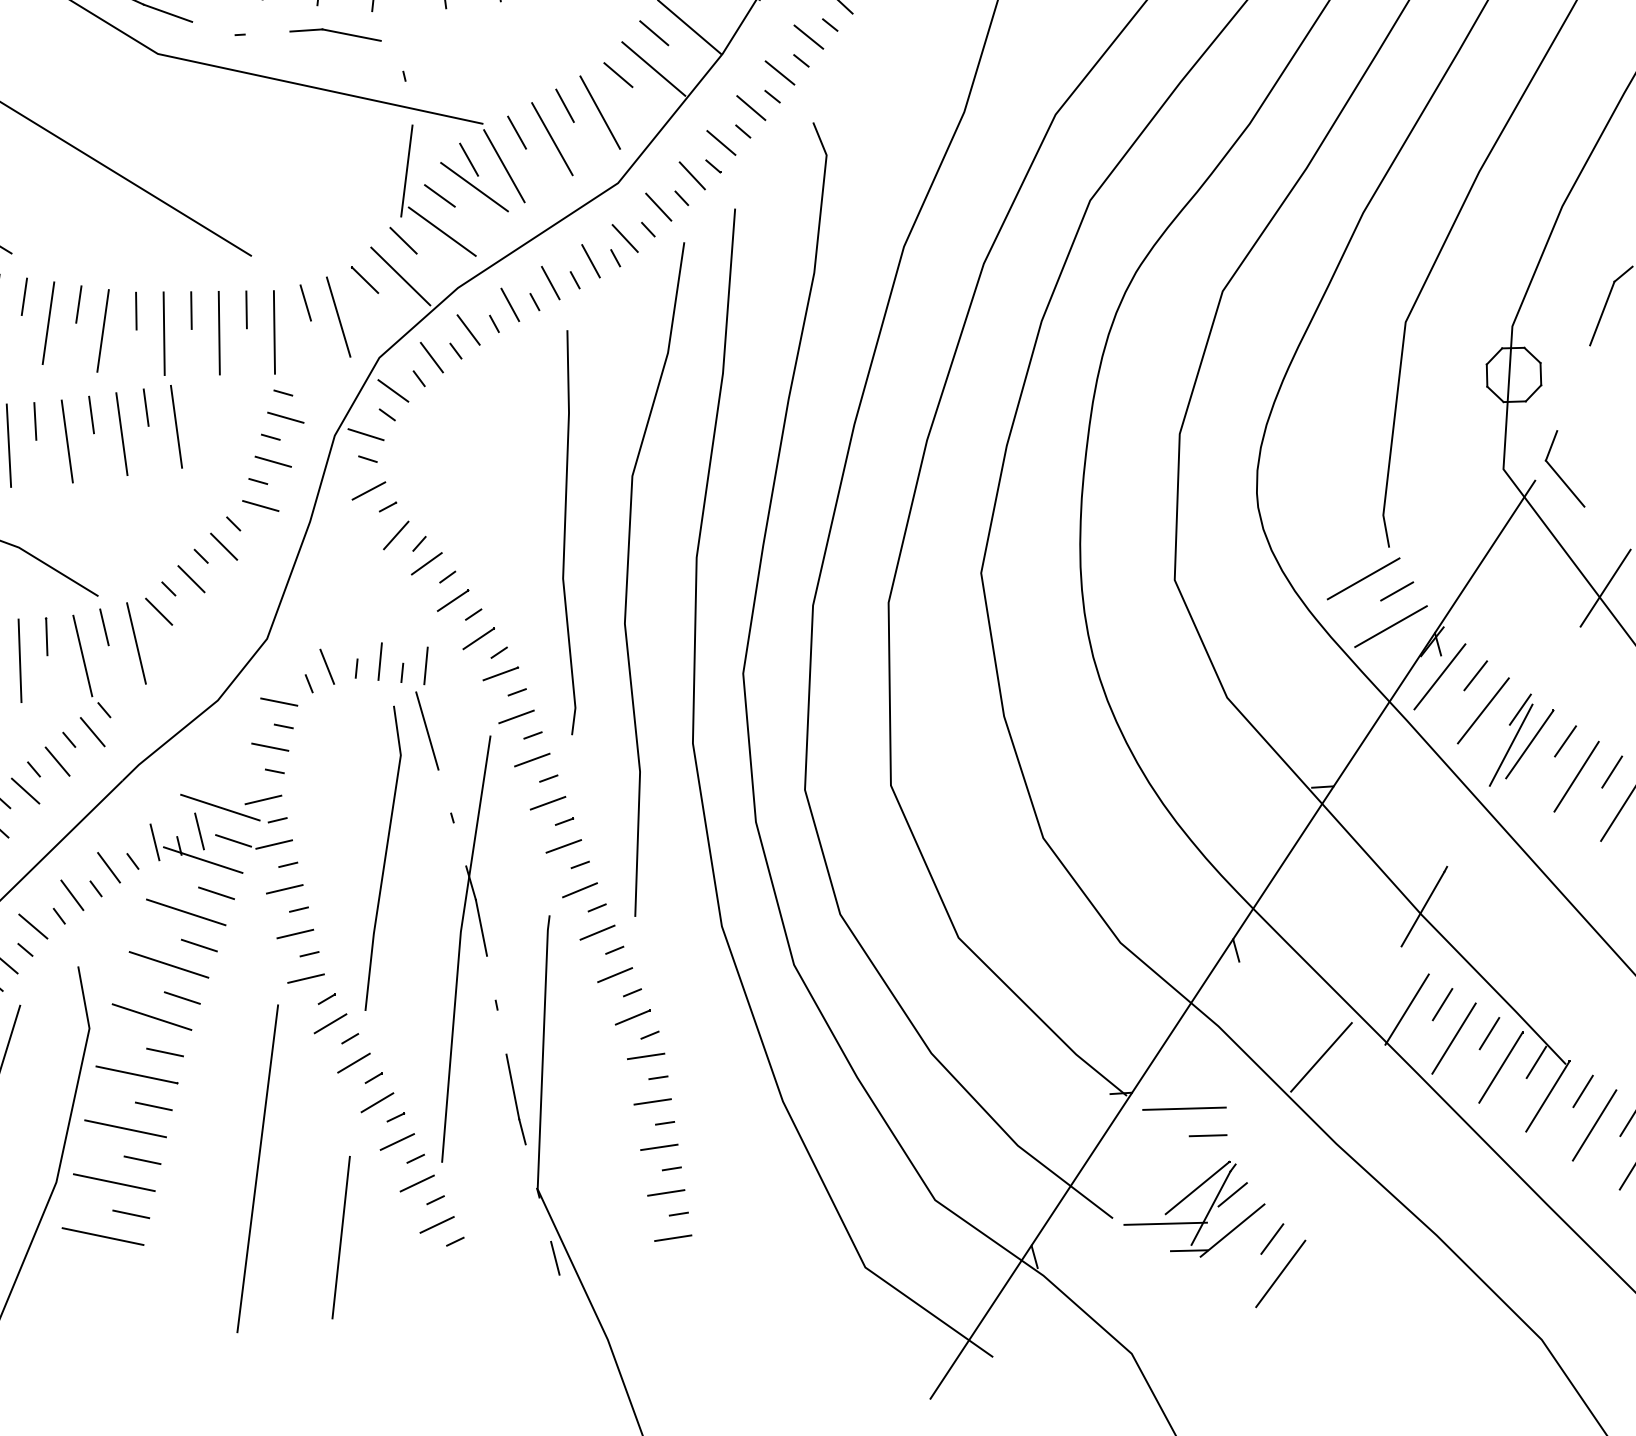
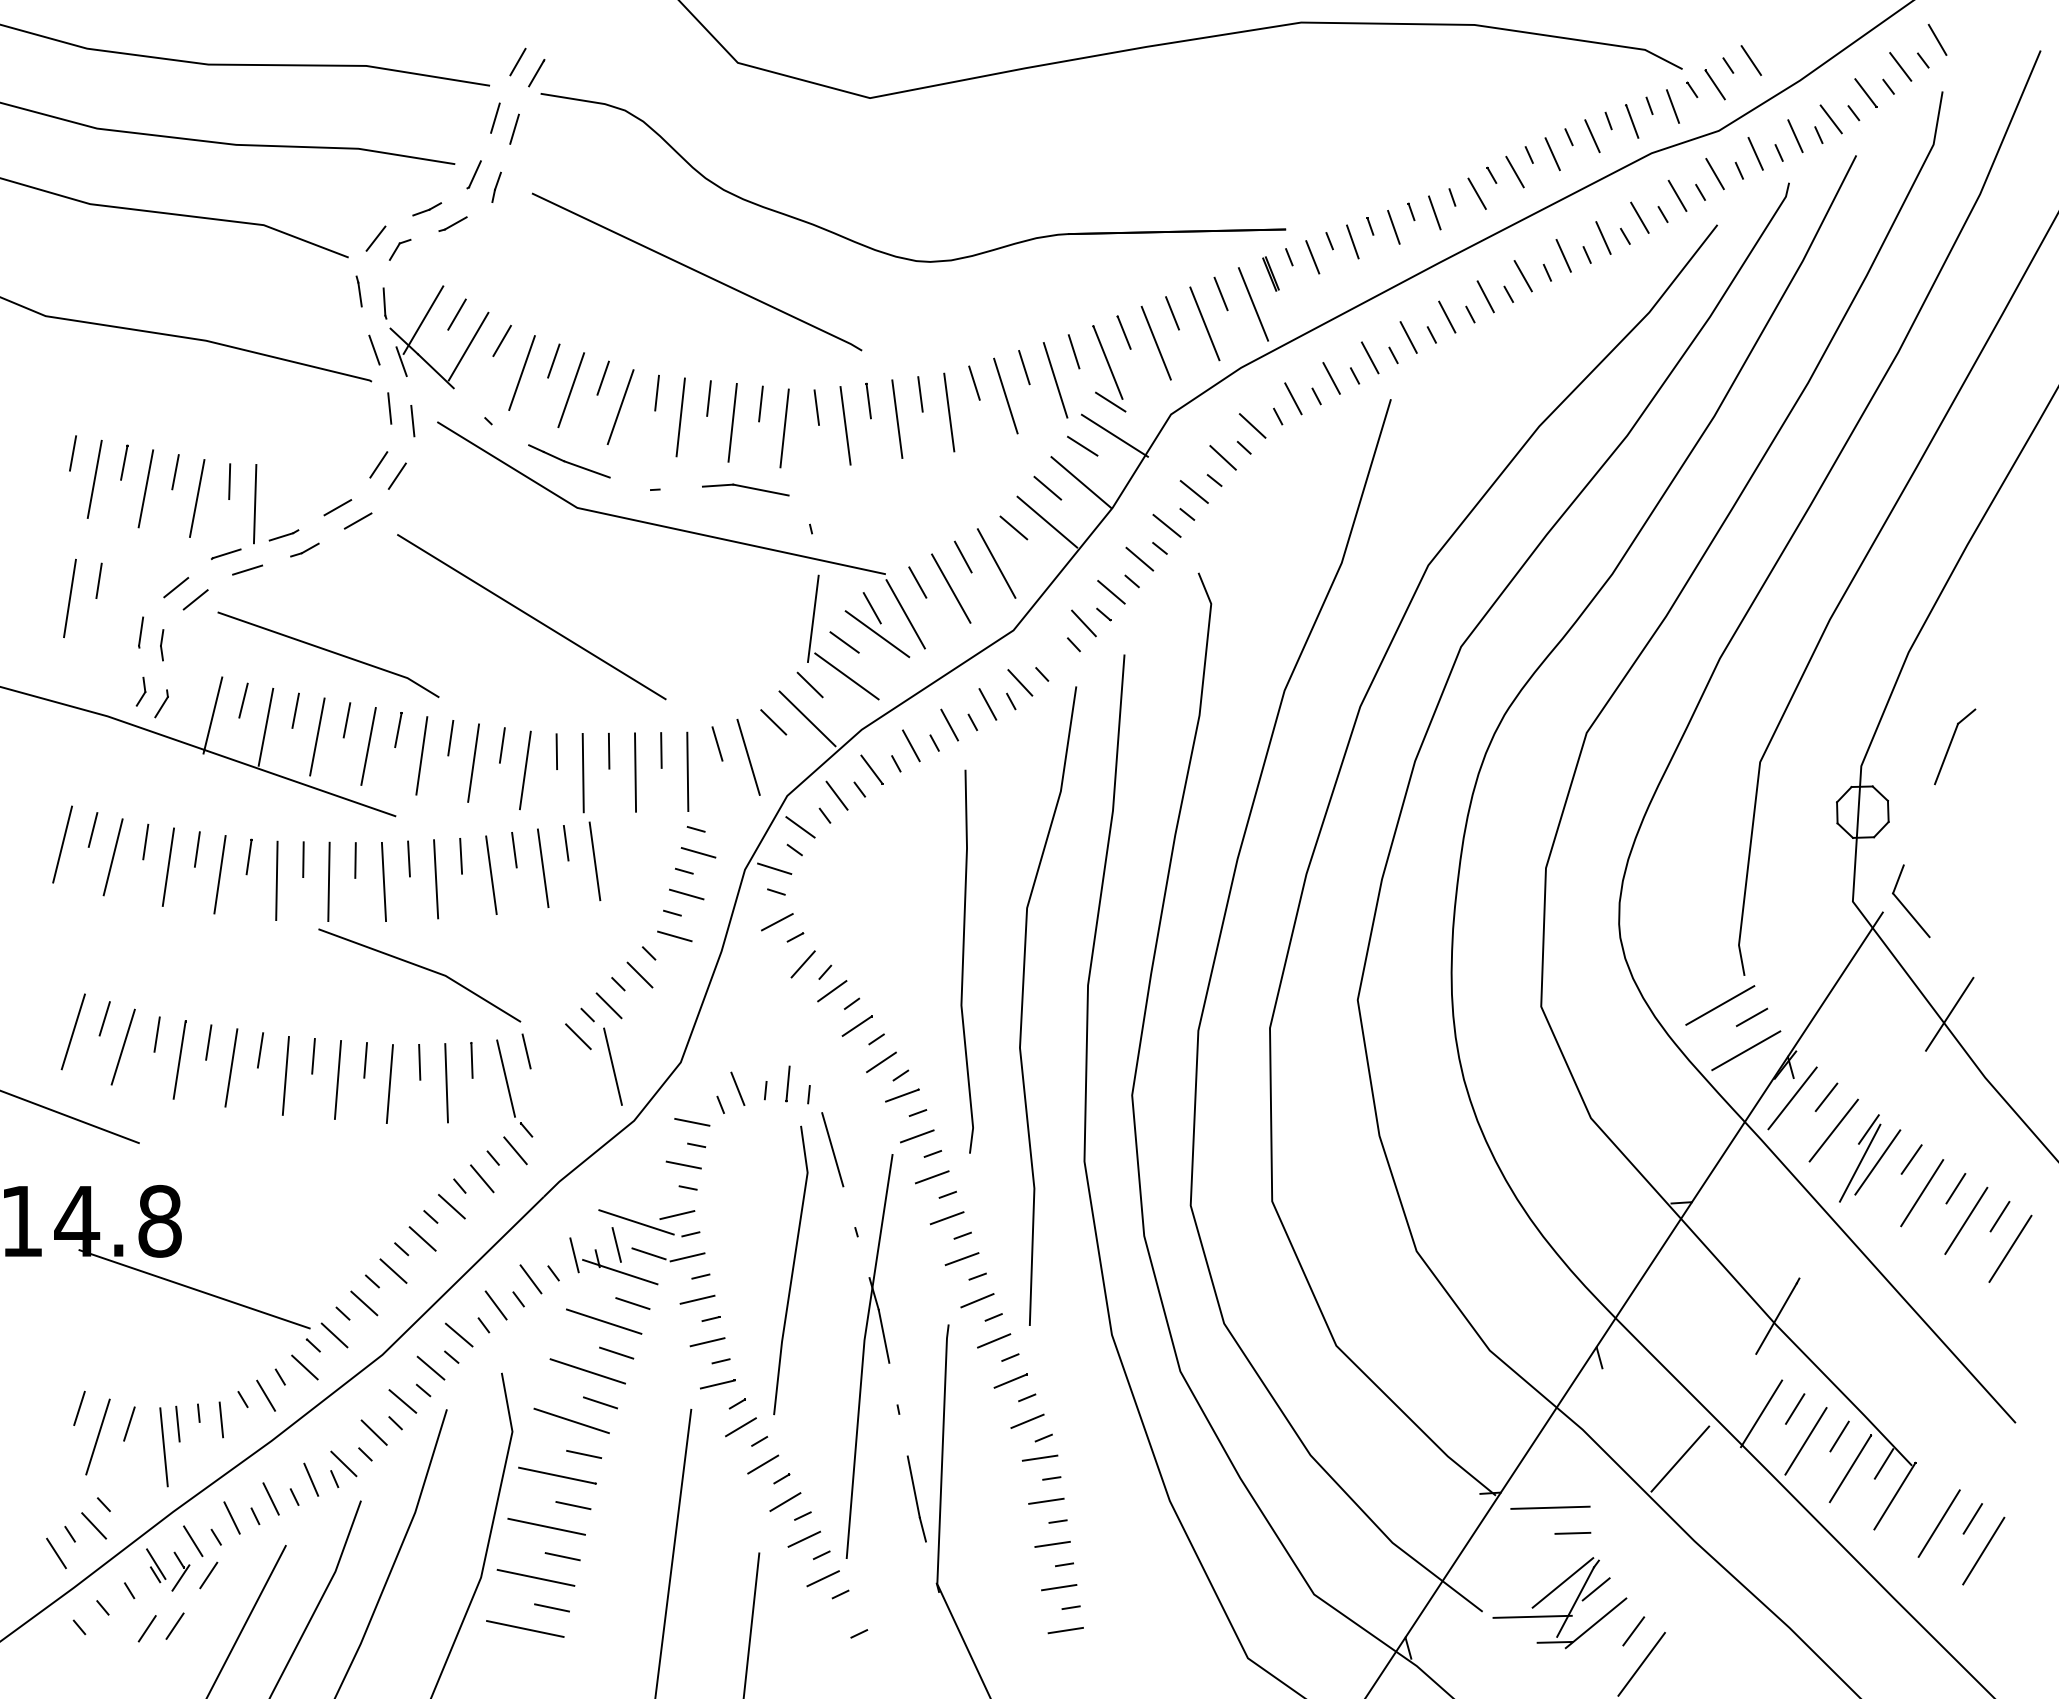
line: (658, 206) -> (1051, 652), removed
line: (135, 643) -> (612, 1066), moved
line: (426, 665) -> (831, 1087), removed
line: (1583, 1091) -> (1928, 1491), removed
line: (436, 1224) -> (841, 1617), removed
line: (555, 1258) -> (954, 1649), removed

